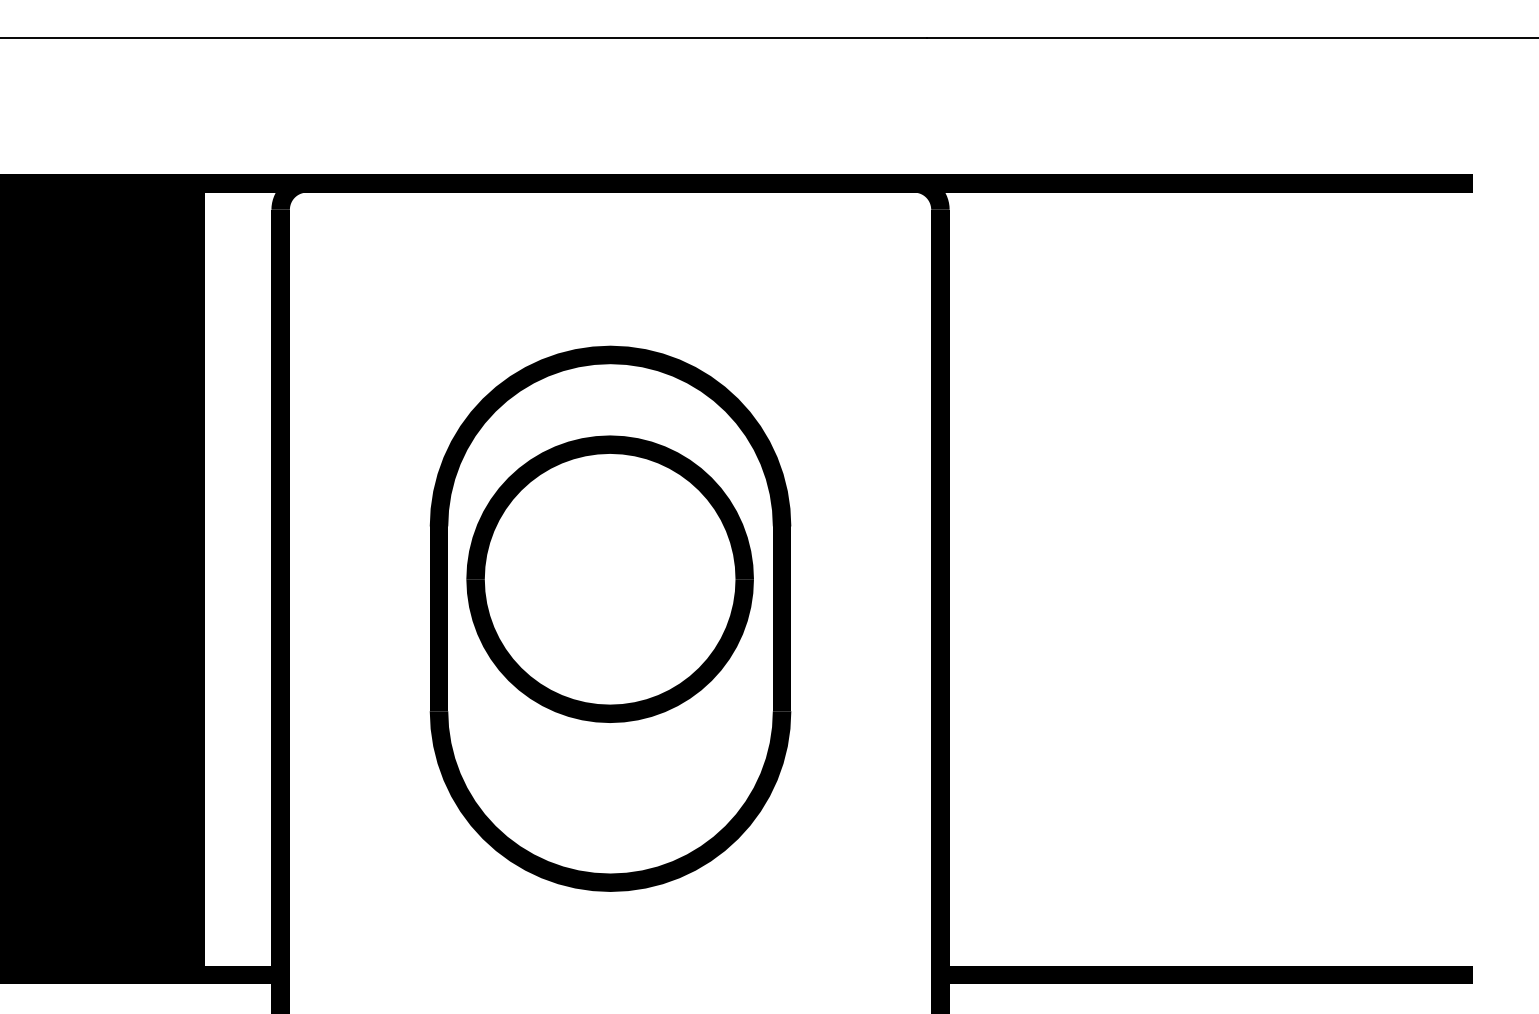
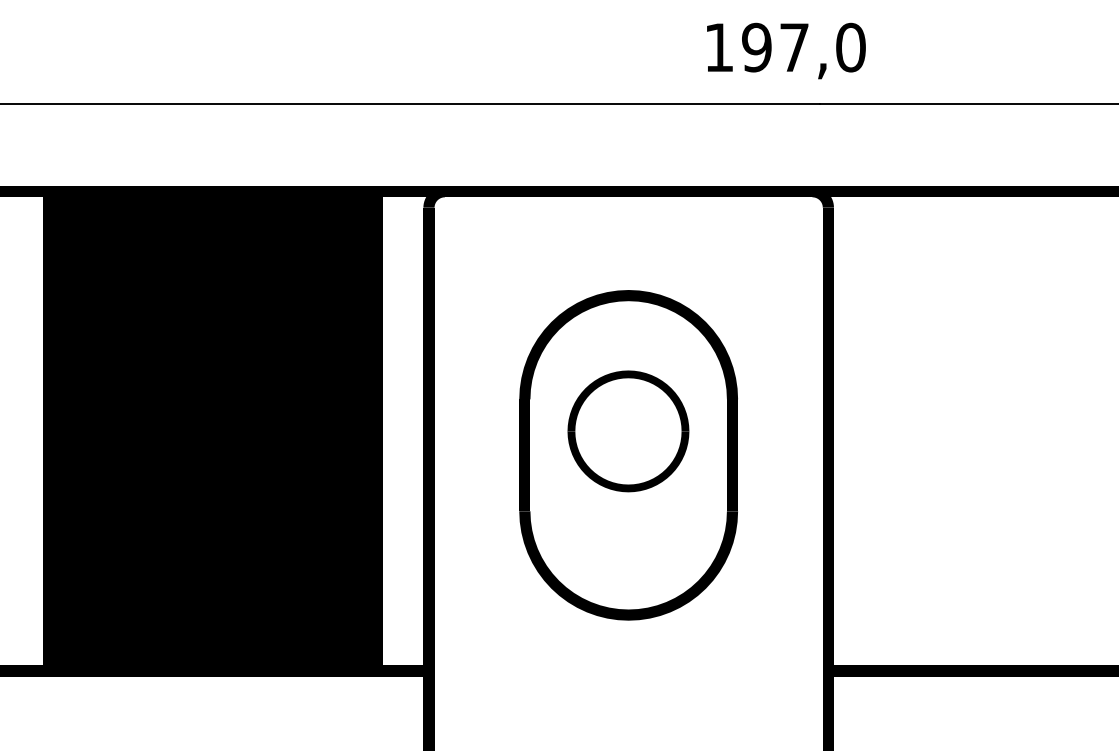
part: (610, 579) -> (628, 431), size x0.7

